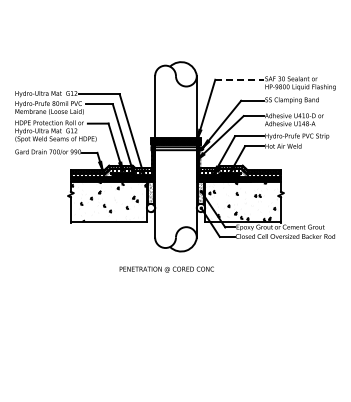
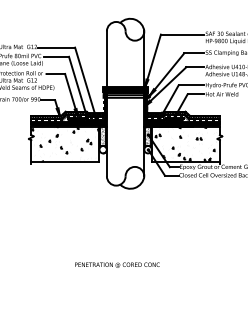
line: (239, 79) -> (182, 34), dashed -> solid
text: (166, 269) -> (117, 265), moved

